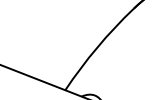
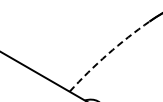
arc: (97, 47) -> (107, 54), solid -> dashed

